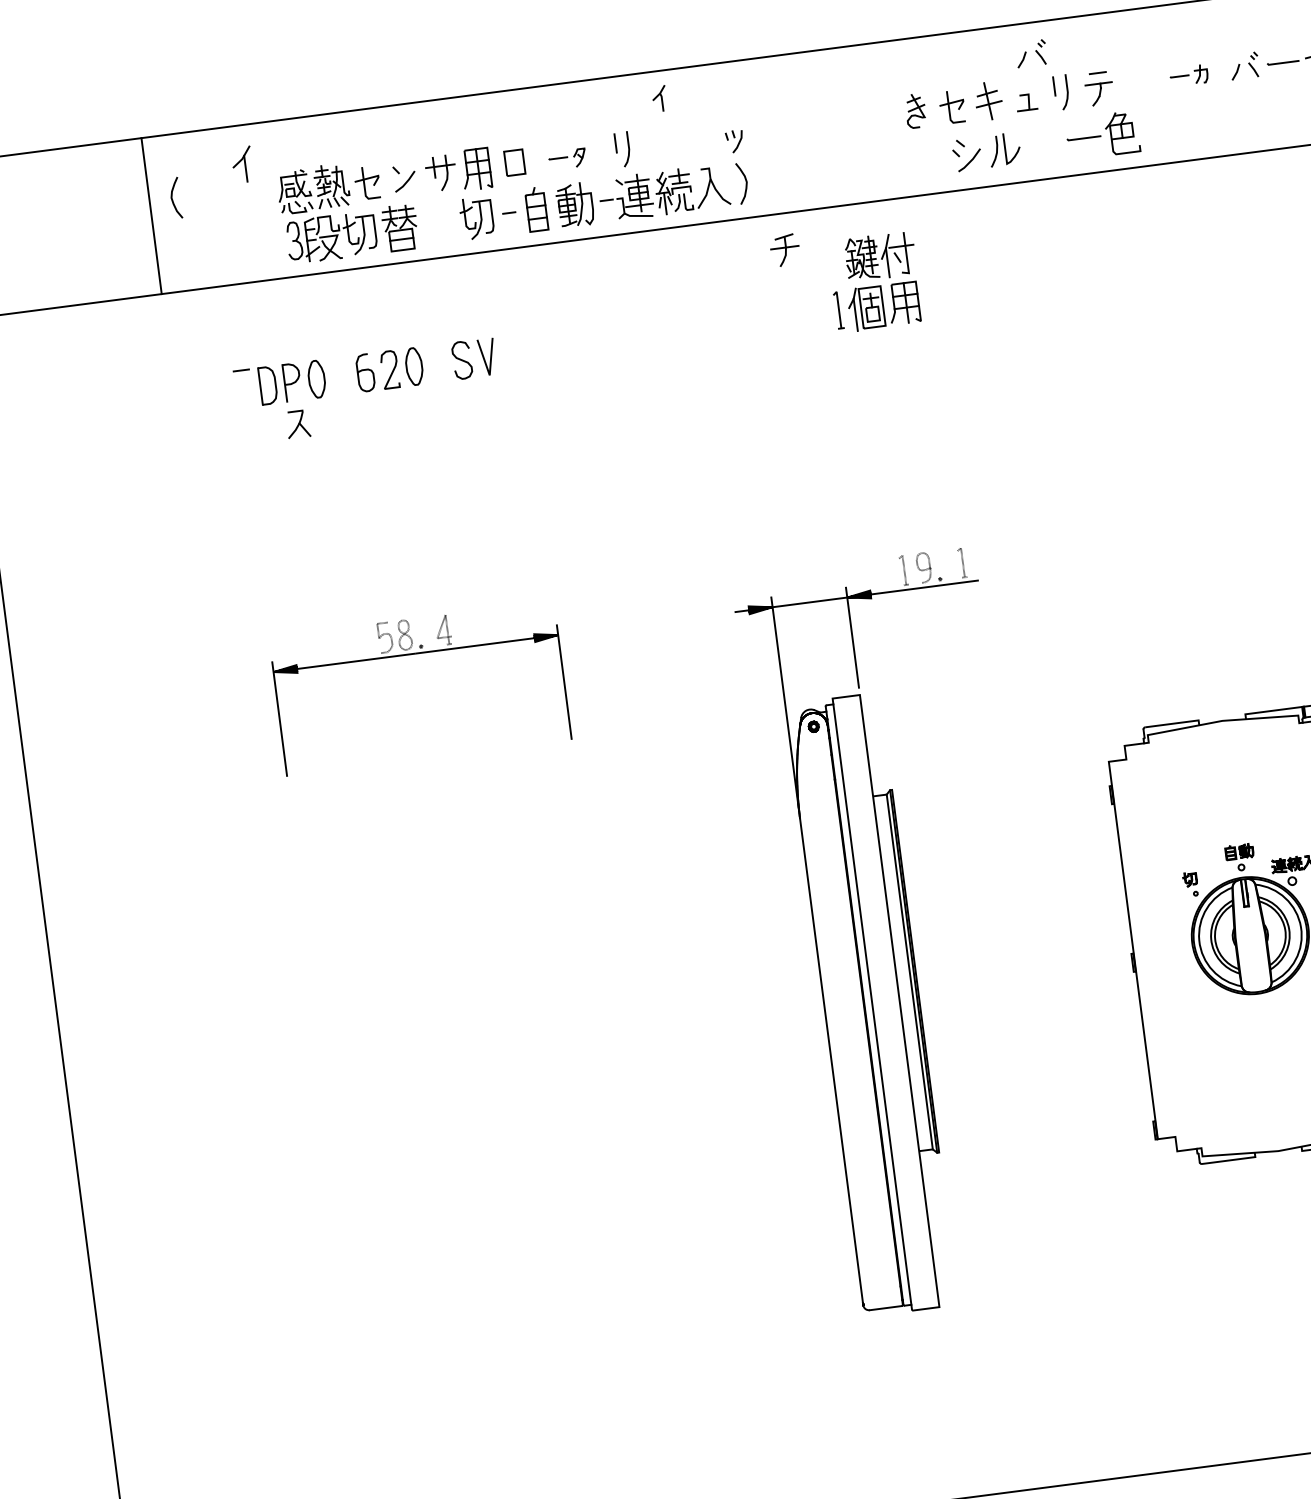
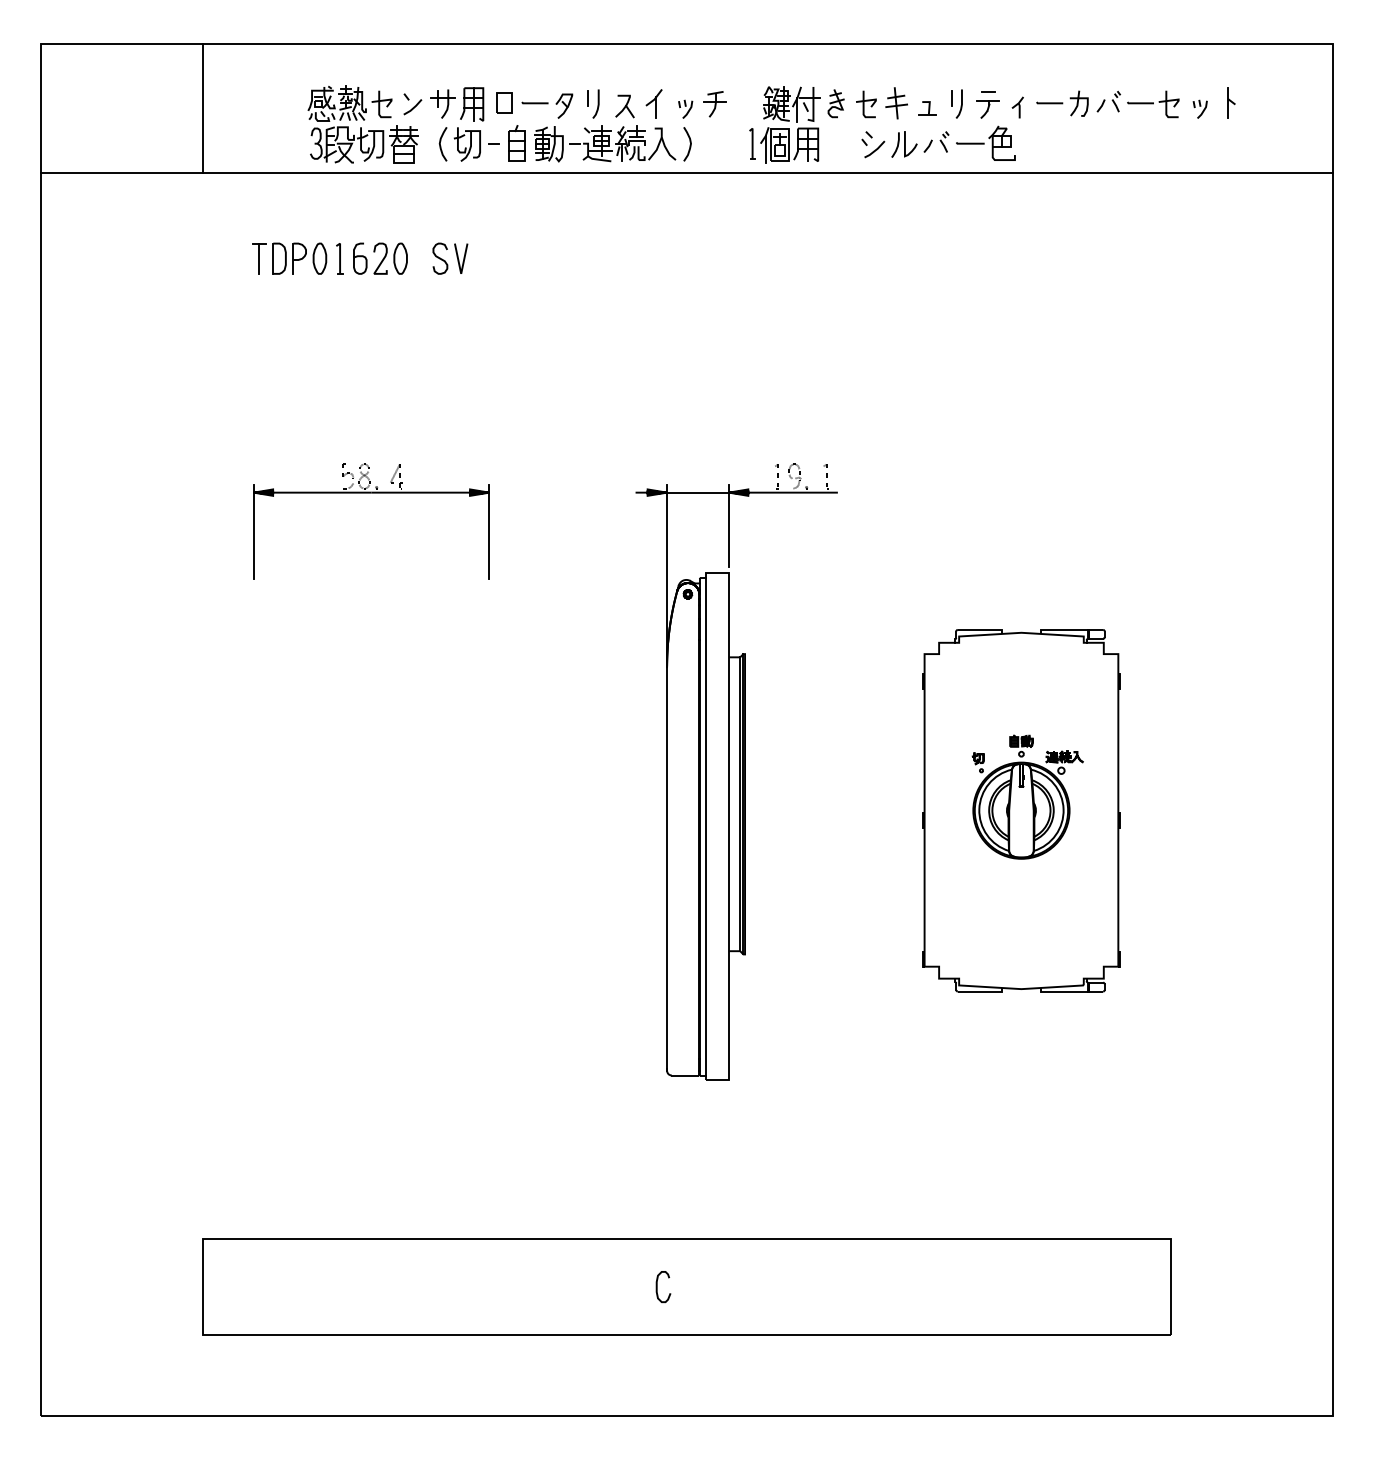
part: (1031, 52) -> (936, 141), moved
part: (1189, 75) -> (1062, 103), size x1.67
part: (659, 98) -> (1017, 107), moved
part: (567, 158) -> (547, 105), size x1.67
part: (241, 164) -> (653, 103), moved
curve: (172, 198) -> (440, 144), moved
part: (784, 250) -> (714, 104), moved
part: (874, 281) -> (784, 124), moved
part: (340, 375) -> (339, 258), added
line: (243, 388) -> (259, 258), added
part: (297, 424) -> (624, 106), moved

